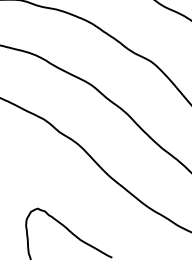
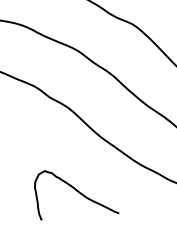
curve: (69, 232) -> (76, 191), moved

